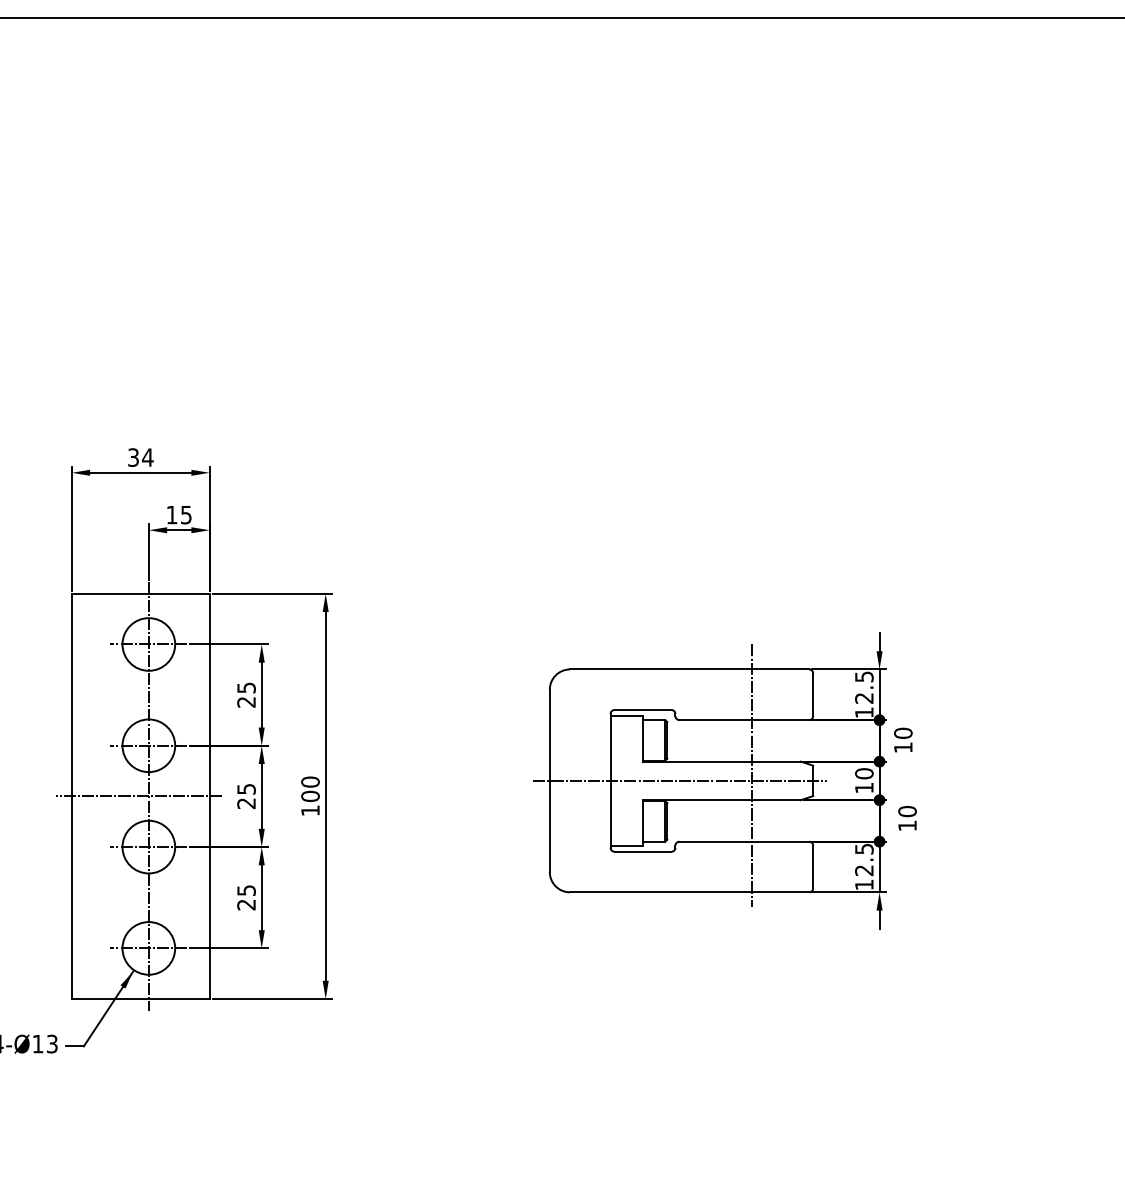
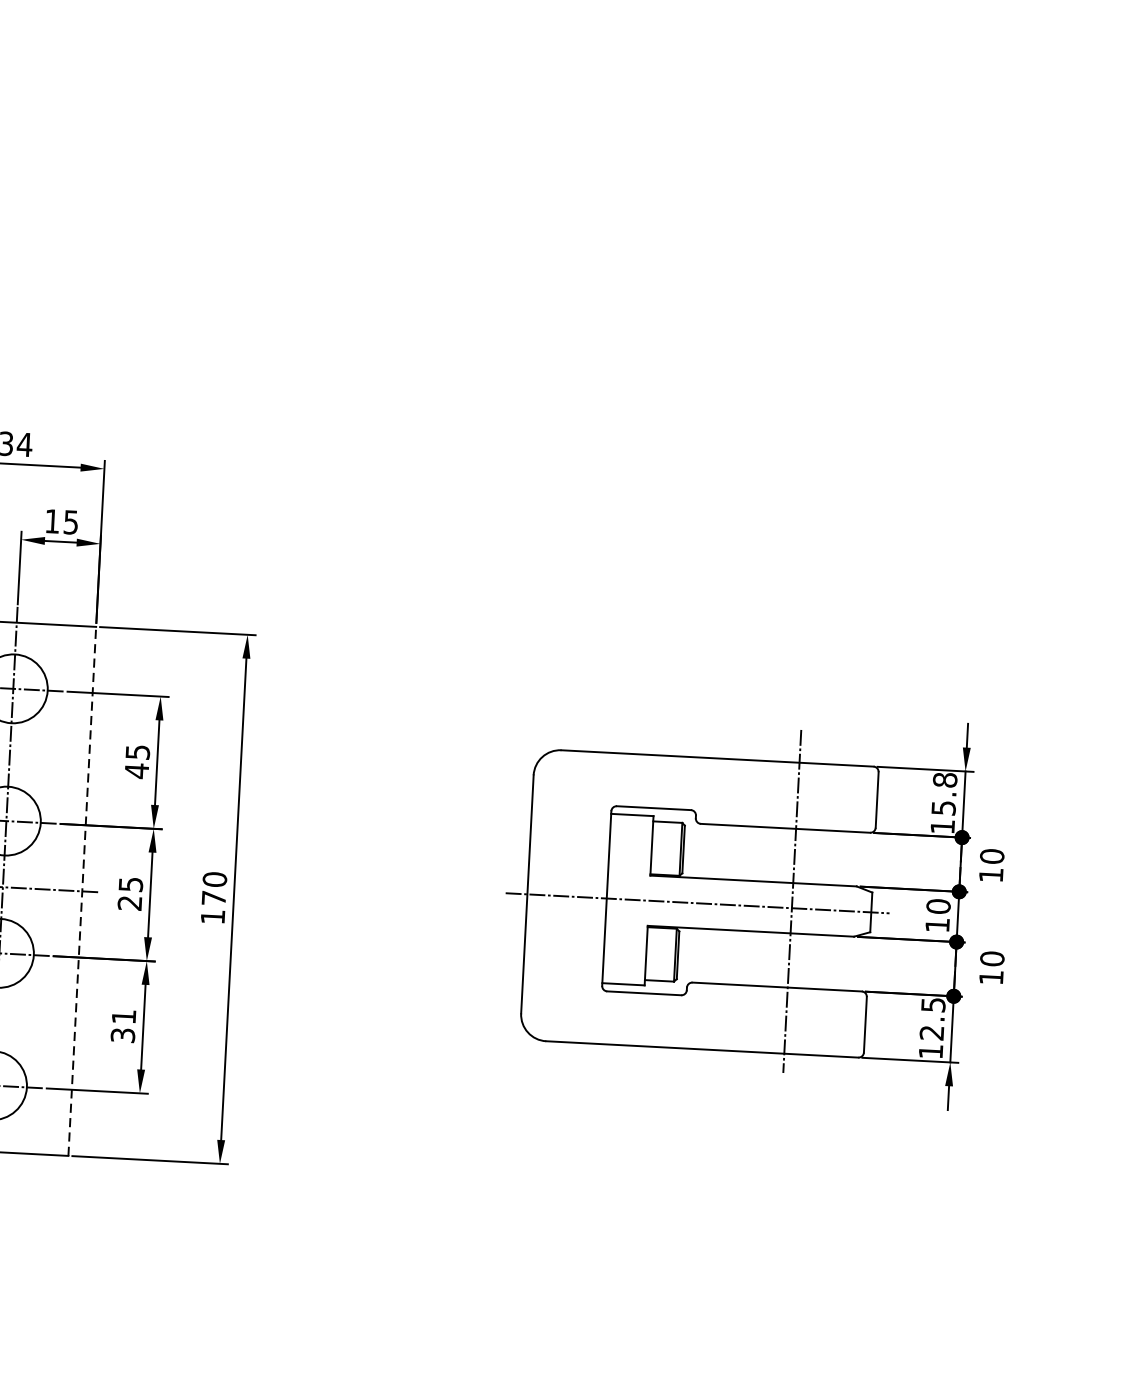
text: (864, 687) -> (944, 793), 12.5 -> 15.8
text: (246, 702) -> (136, 771), 25 -> 45
line: (209, 796) -> (82, 891), solid -> dashed
text: (310, 796) -> (213, 898), 100 -> 170
text: (246, 897) -> (123, 1025), 25 -> 31

